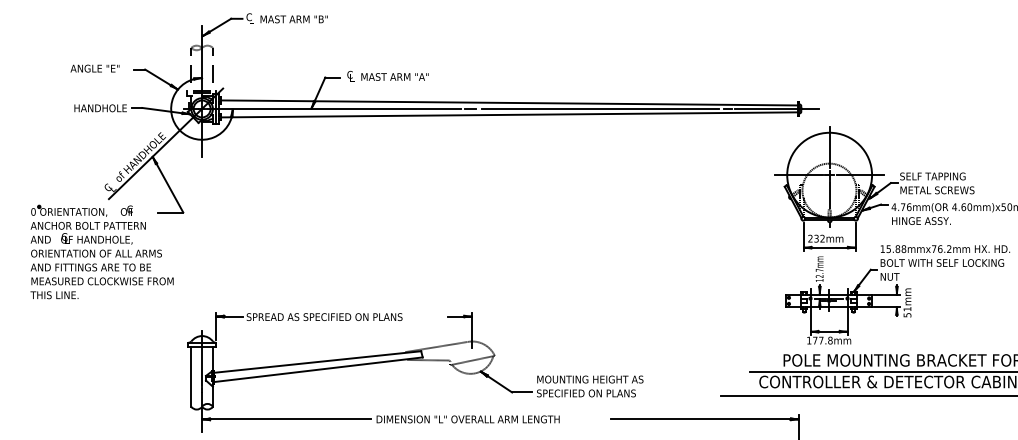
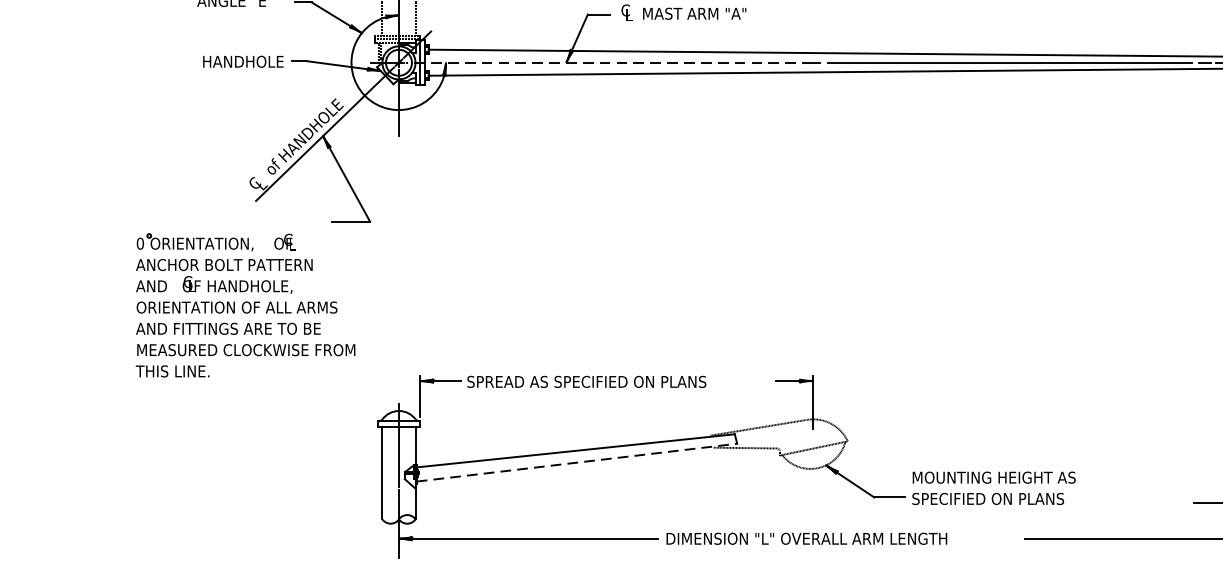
line: (333, 108) -> (600, 62), solid -> dashed
part: (101, 251) -> (244, 304), moved
line: (318, 369) -> (577, 462), solid -> dashed

